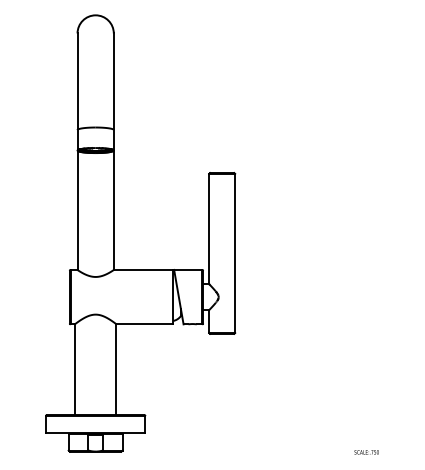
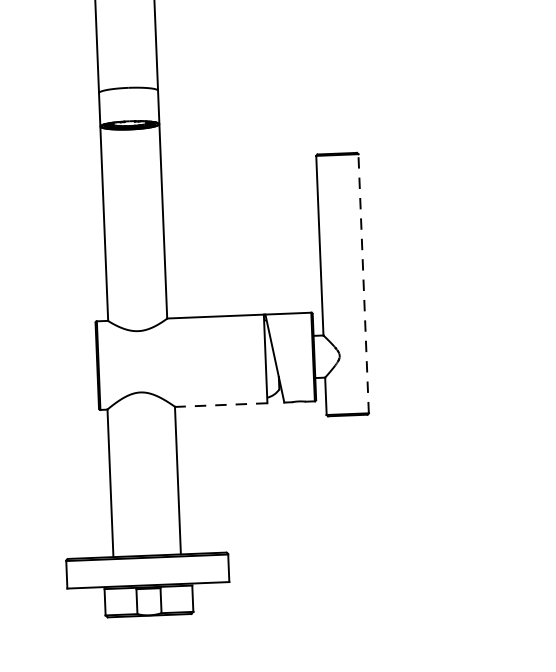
line: (235, 253) -> (364, 283), solid -> dashed
line: (144, 324) -> (220, 405), solid -> dashed

